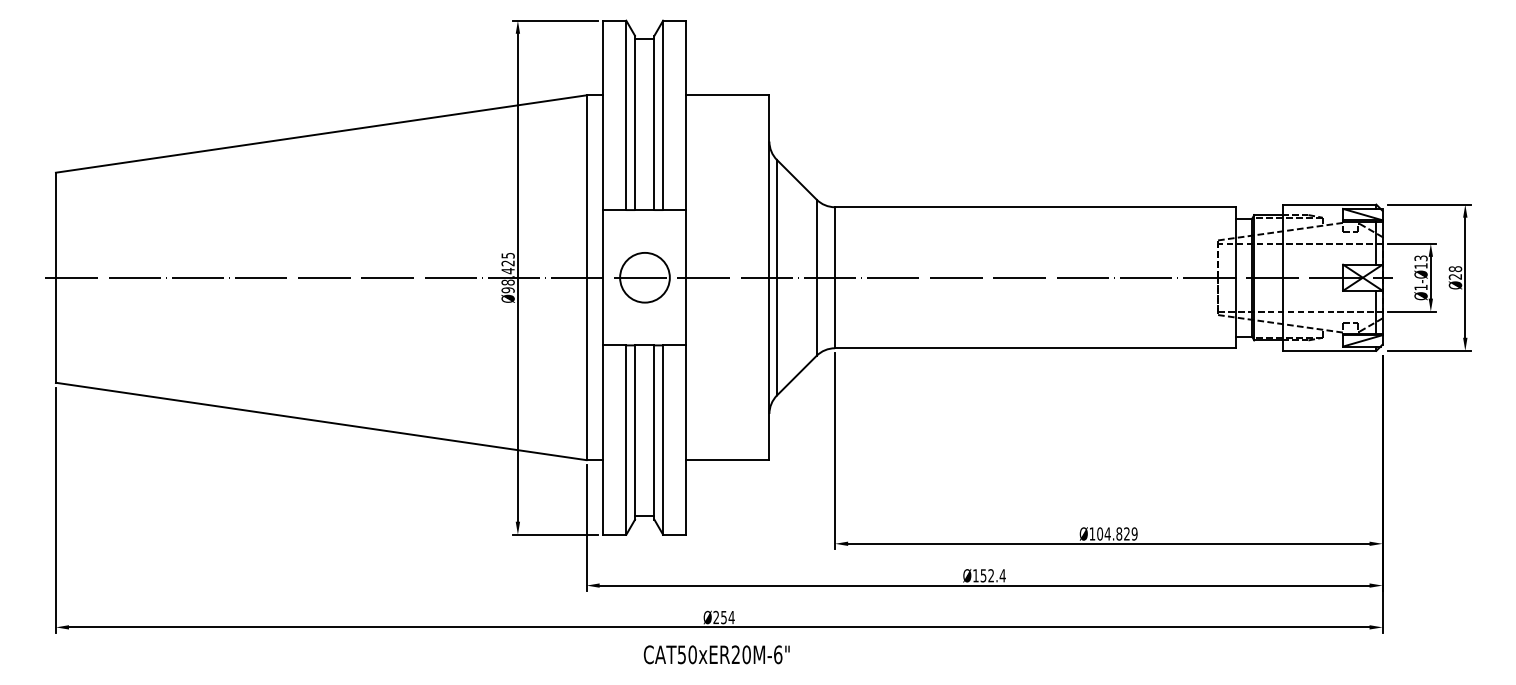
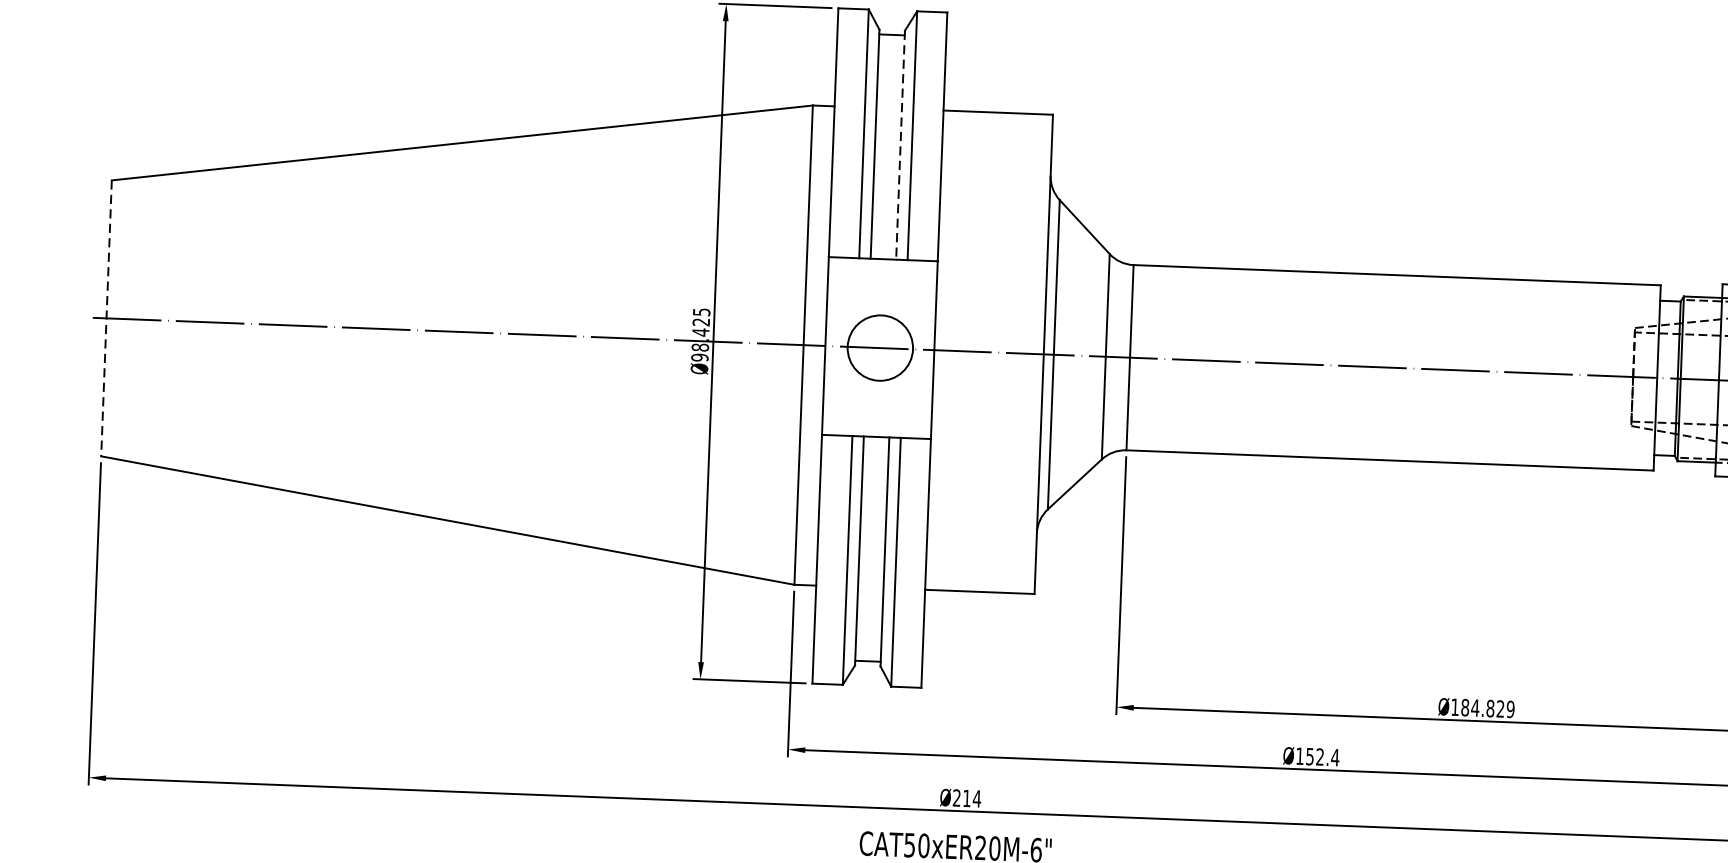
line: (654, 123) -> (900, 145), solid -> dashed
line: (55, 278) -> (105, 319), solid -> dashed
text: (1100, 533) -> (1465, 707), Ø104.829 -> Ø184.829
text: (723, 617) -> (966, 798), Ø254 -> Ø214

